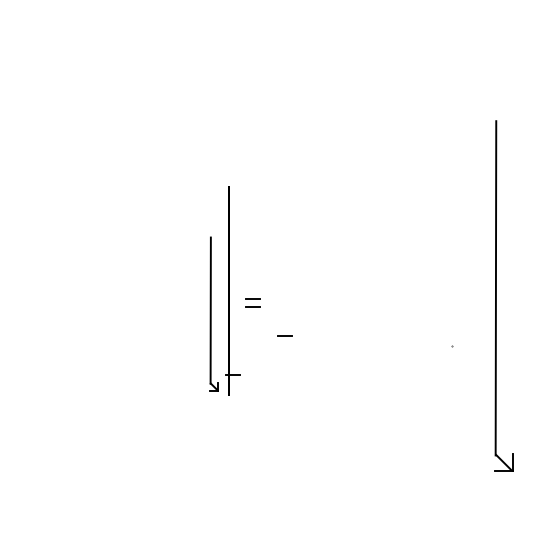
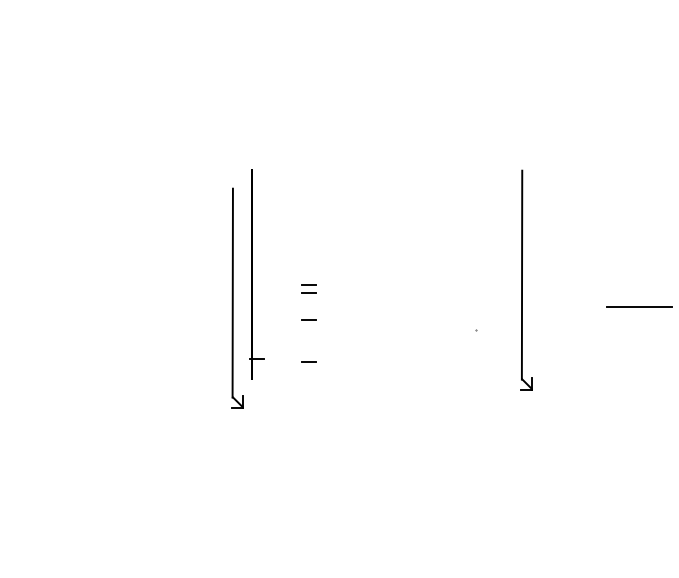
part: (503, 295) -> (526, 279), size x0.62
part: (253, 302) -> (308, 288), moved
part: (214, 313) -> (237, 297), size x1.43
line: (285, 377) -> (308, 361), added

